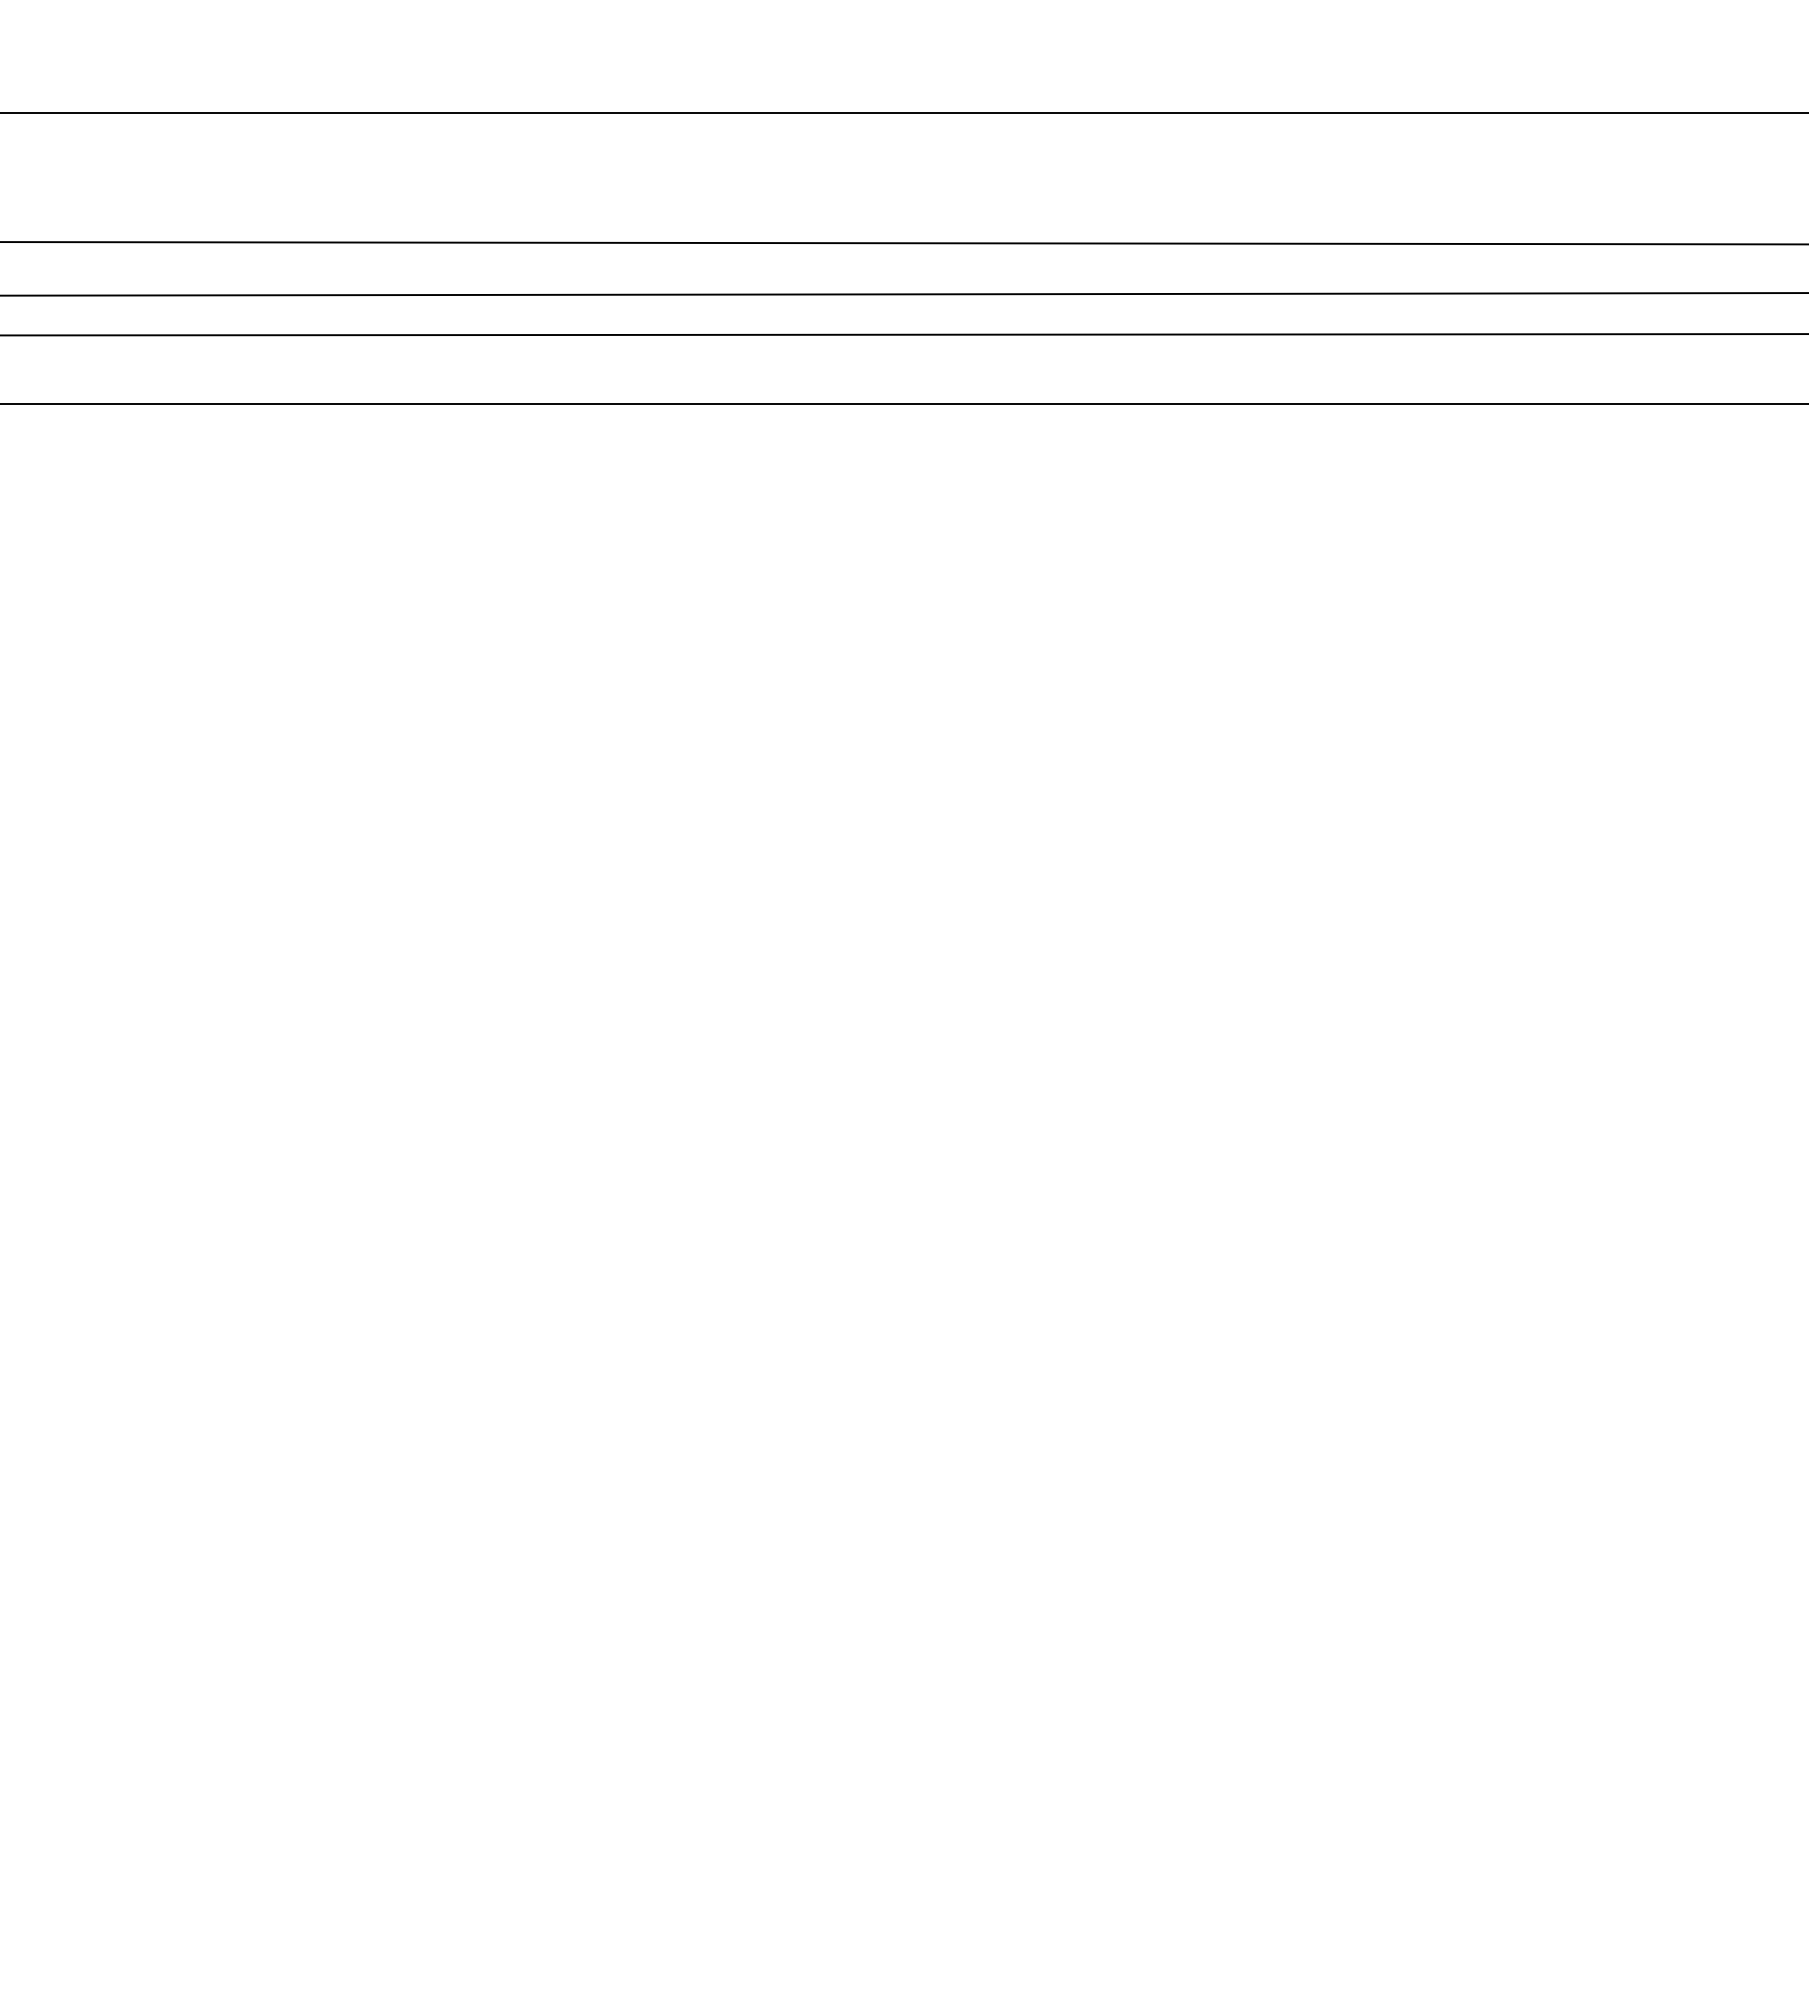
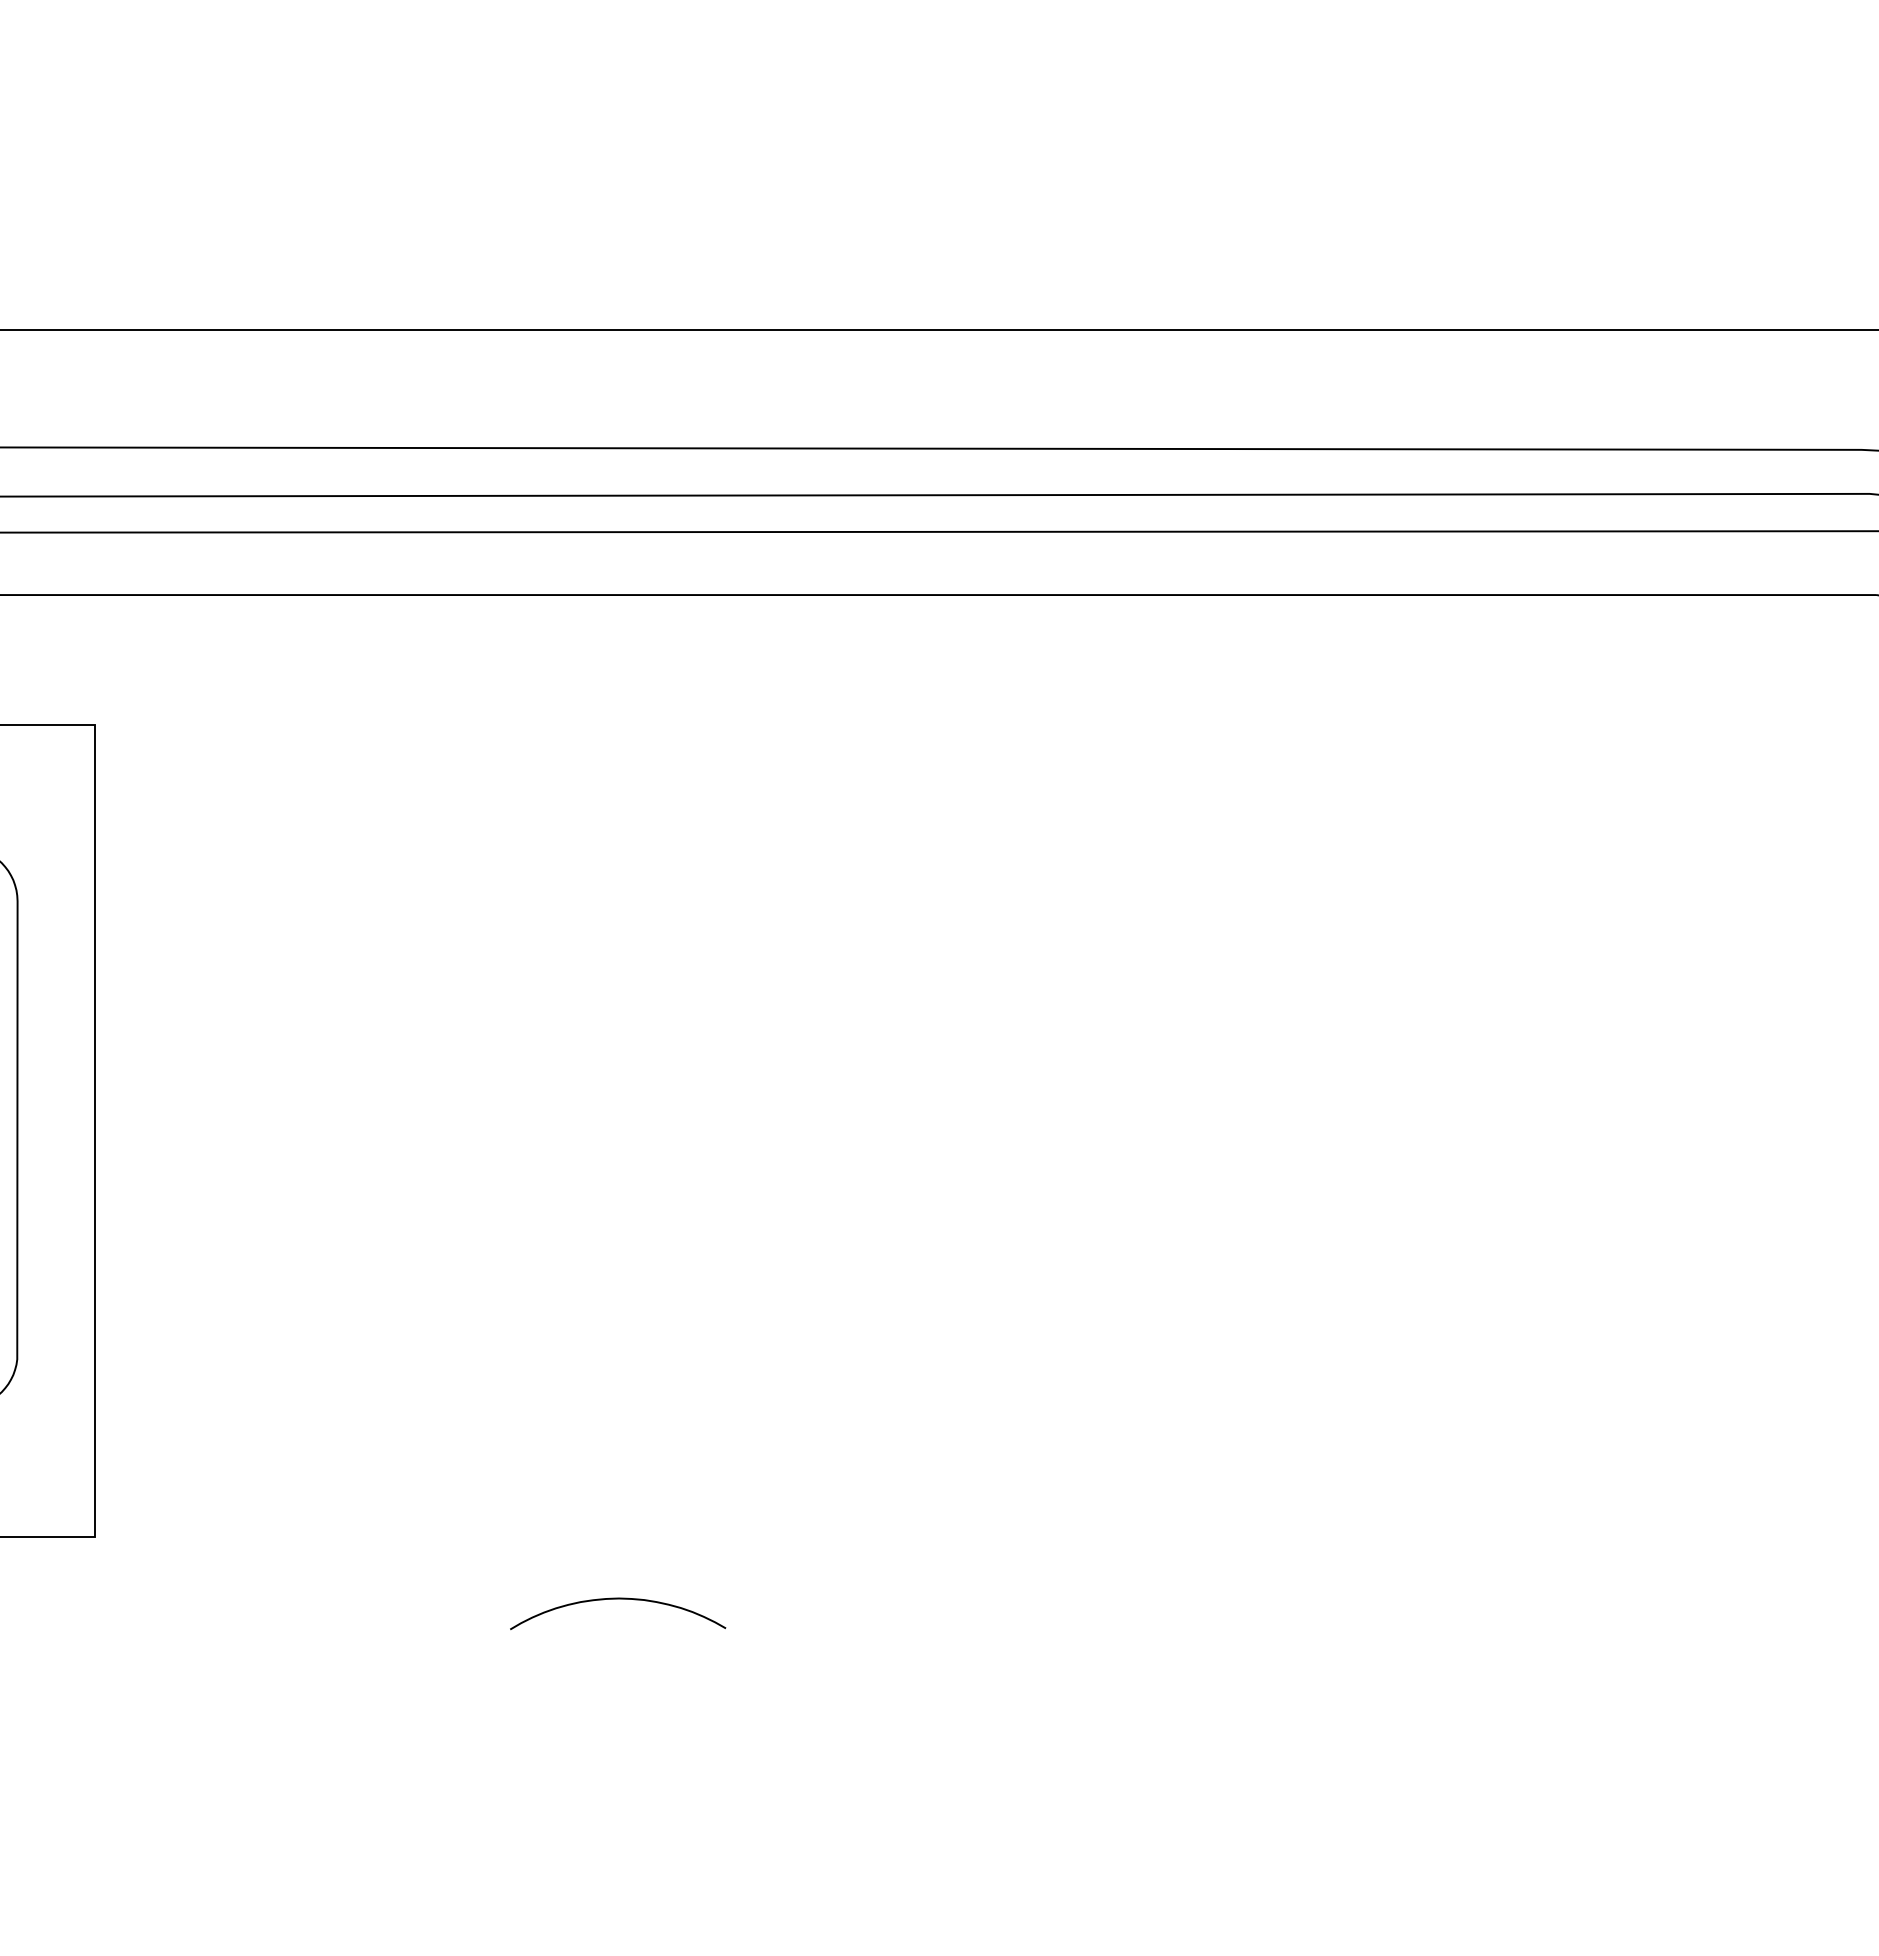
curve: (504, 1509) -> (618, 1599), added

